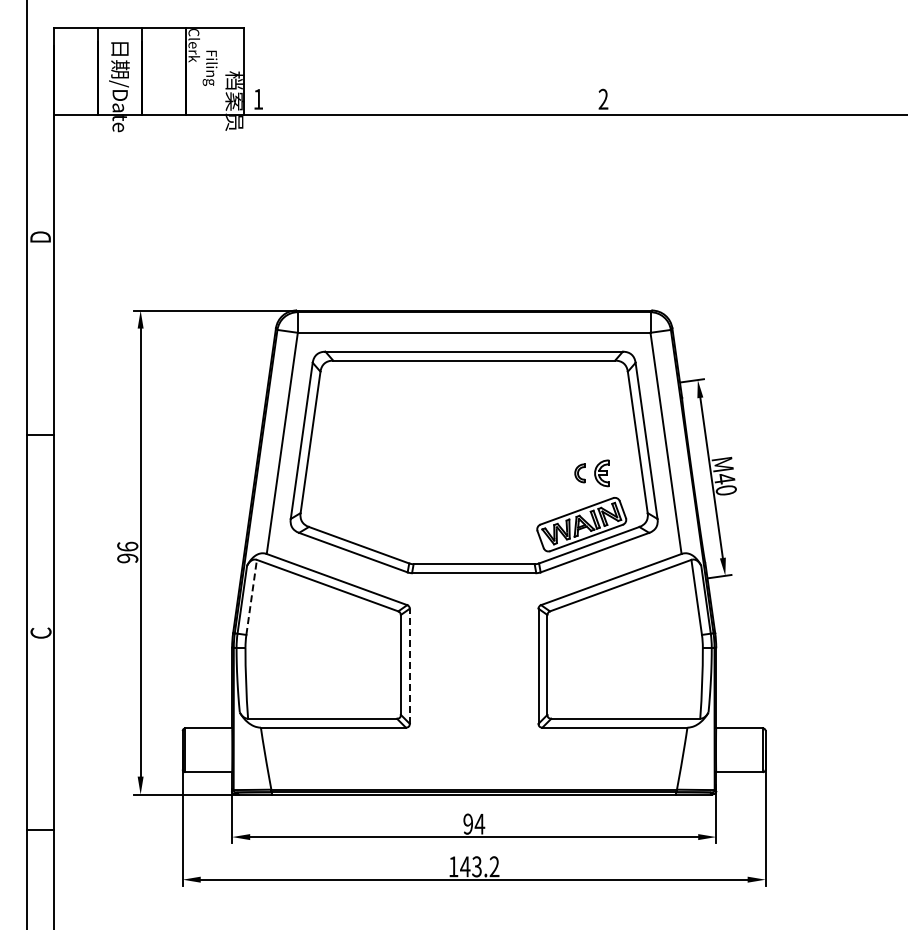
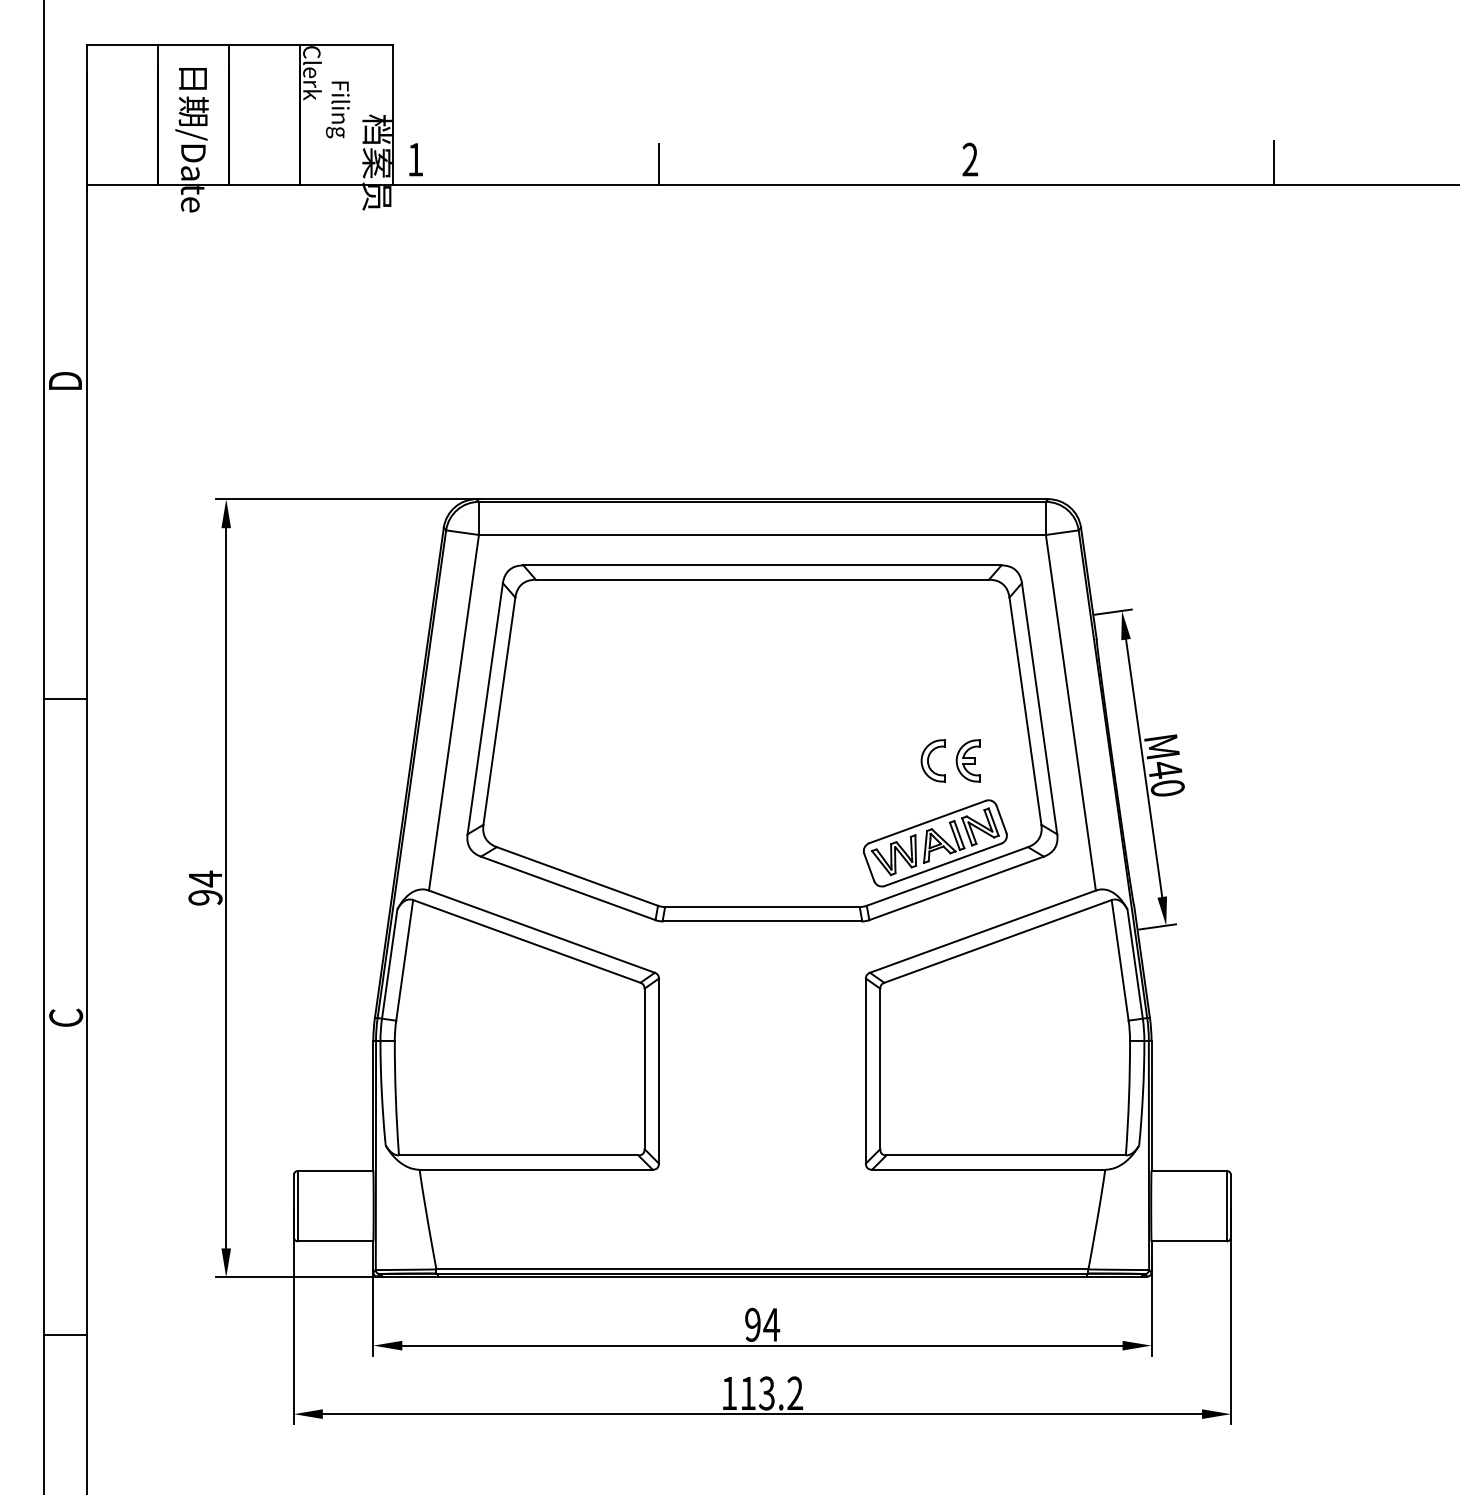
line: (792, 100) -> (1274, 161), added
line: (409, 101) -> (658, 163), added
part: (579, 473) -> (931, 761), size x1.43
text: (127, 546) -> (205, 878), 96 -> 94
line: (251, 597) -> (404, 960), dashed -> solid
line: (409, 666) -> (658, 1071), dashed -> solid
text: (465, 866) -> (748, 1392), 143.2 -> 113.2

